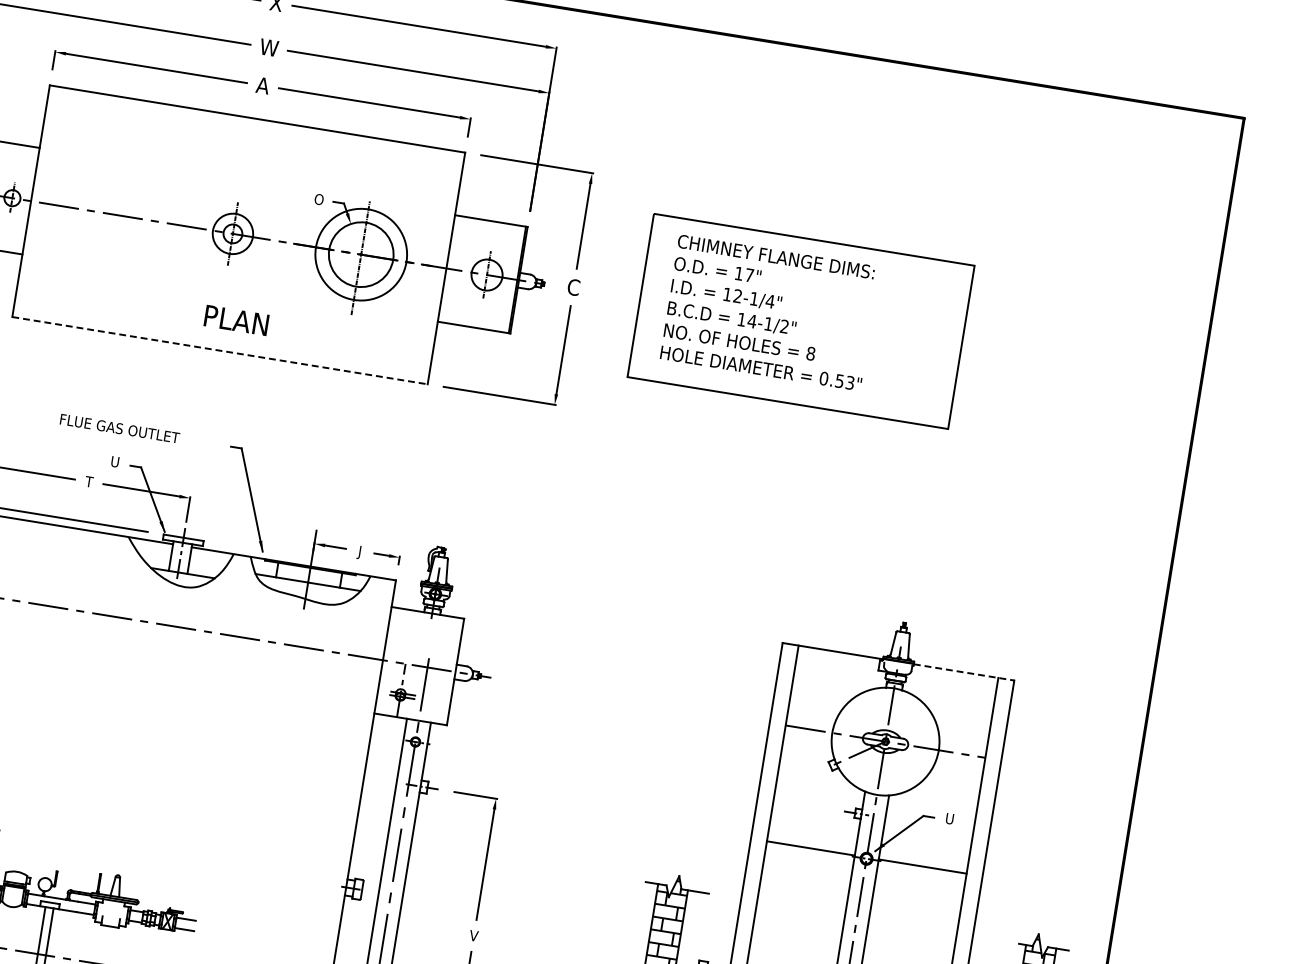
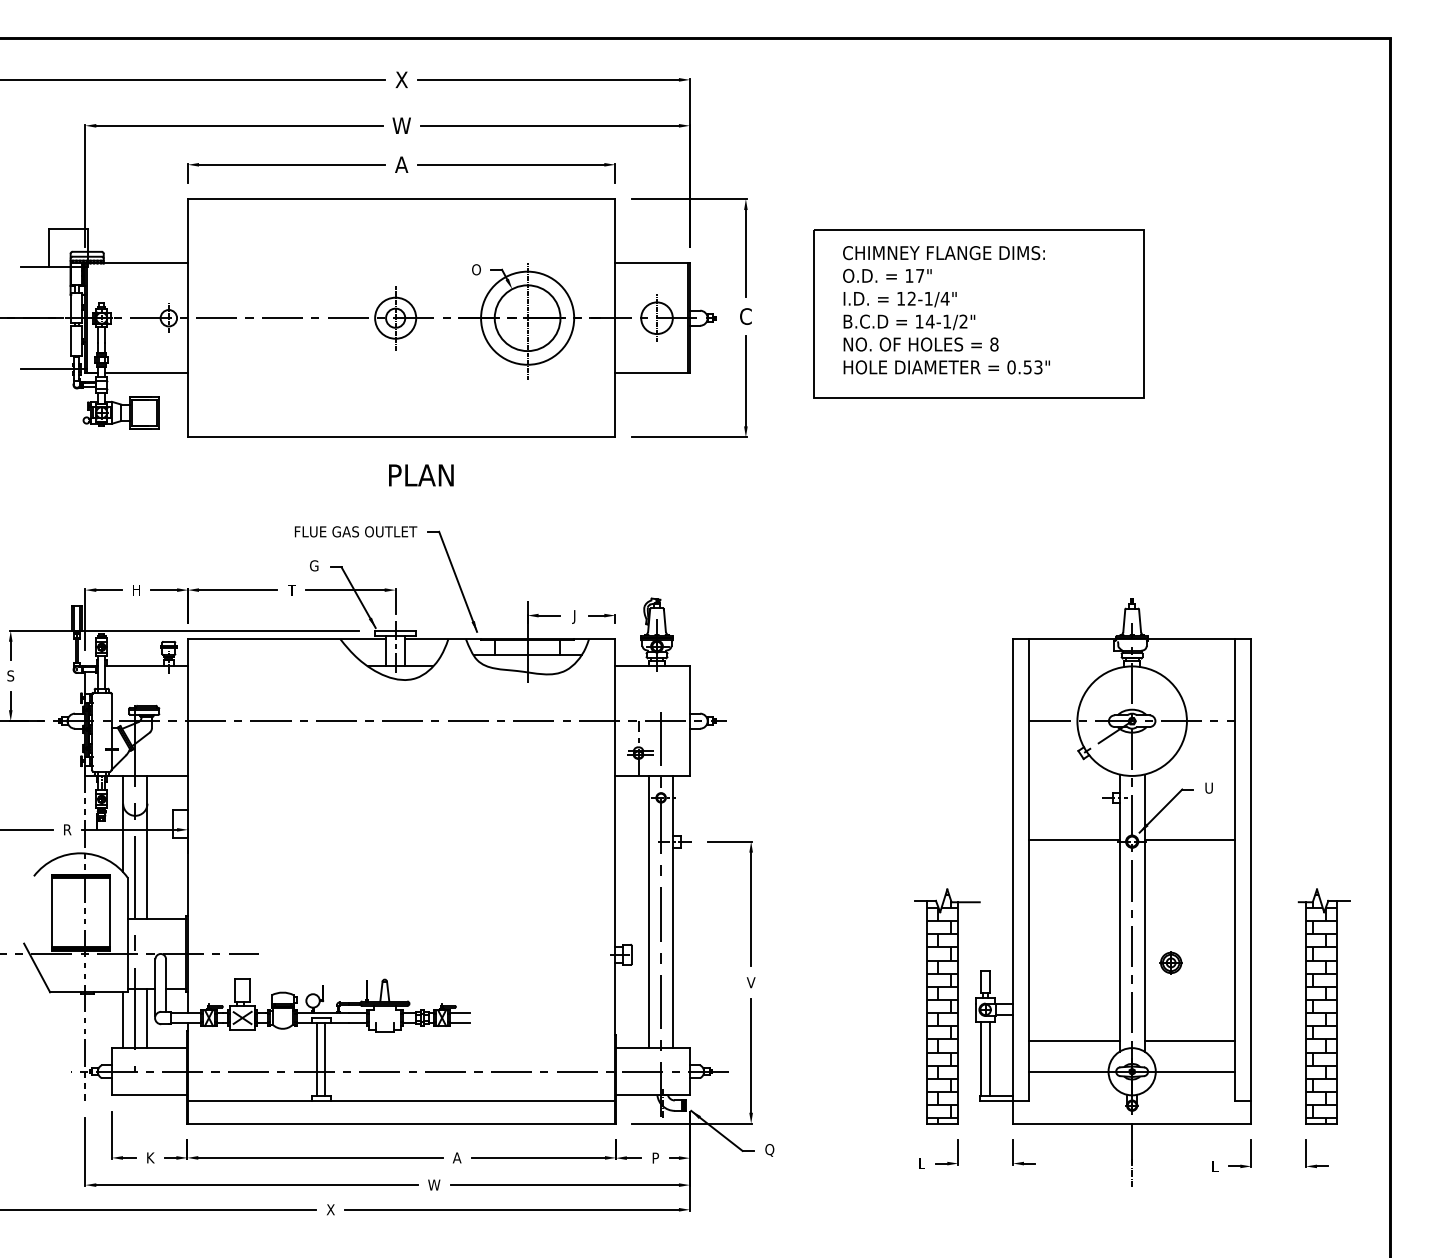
text: (236, 320) -> (421, 475), moved
line: (219, 350) -> (401, 437), dashed -> solid
text: (119, 428) -> (355, 531), moved
text: (115, 461) -> (314, 565), U -> G
line: (963, 672) -> (1199, 639), dashed -> solid

